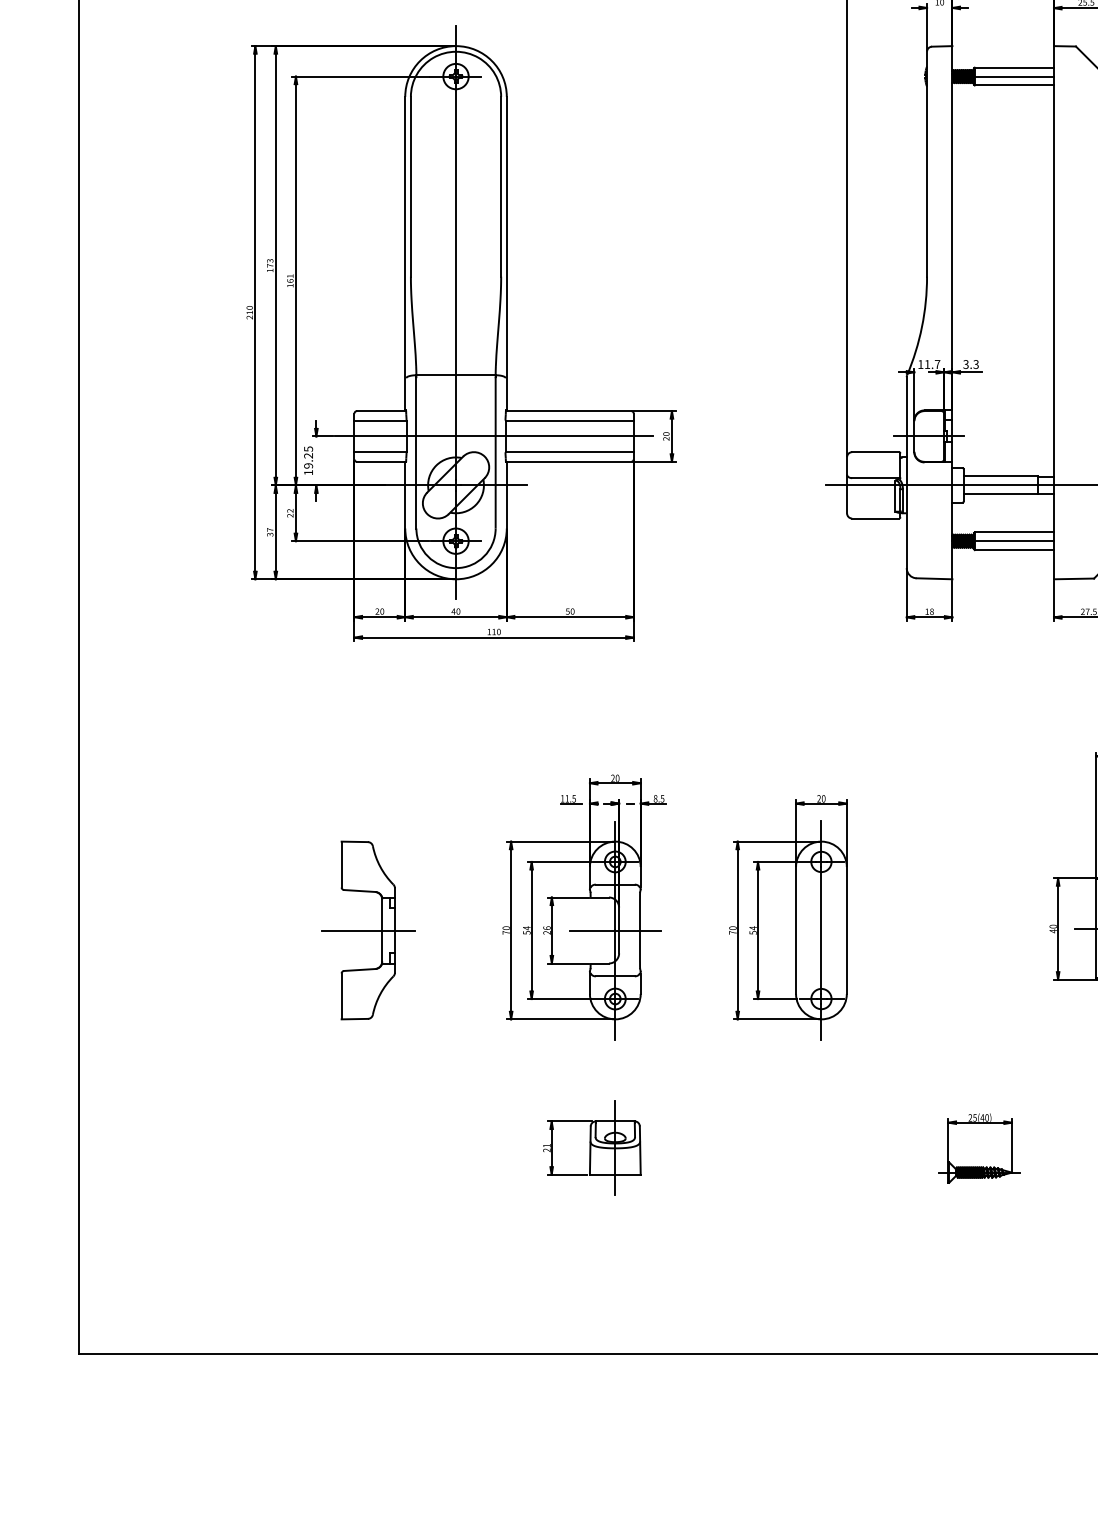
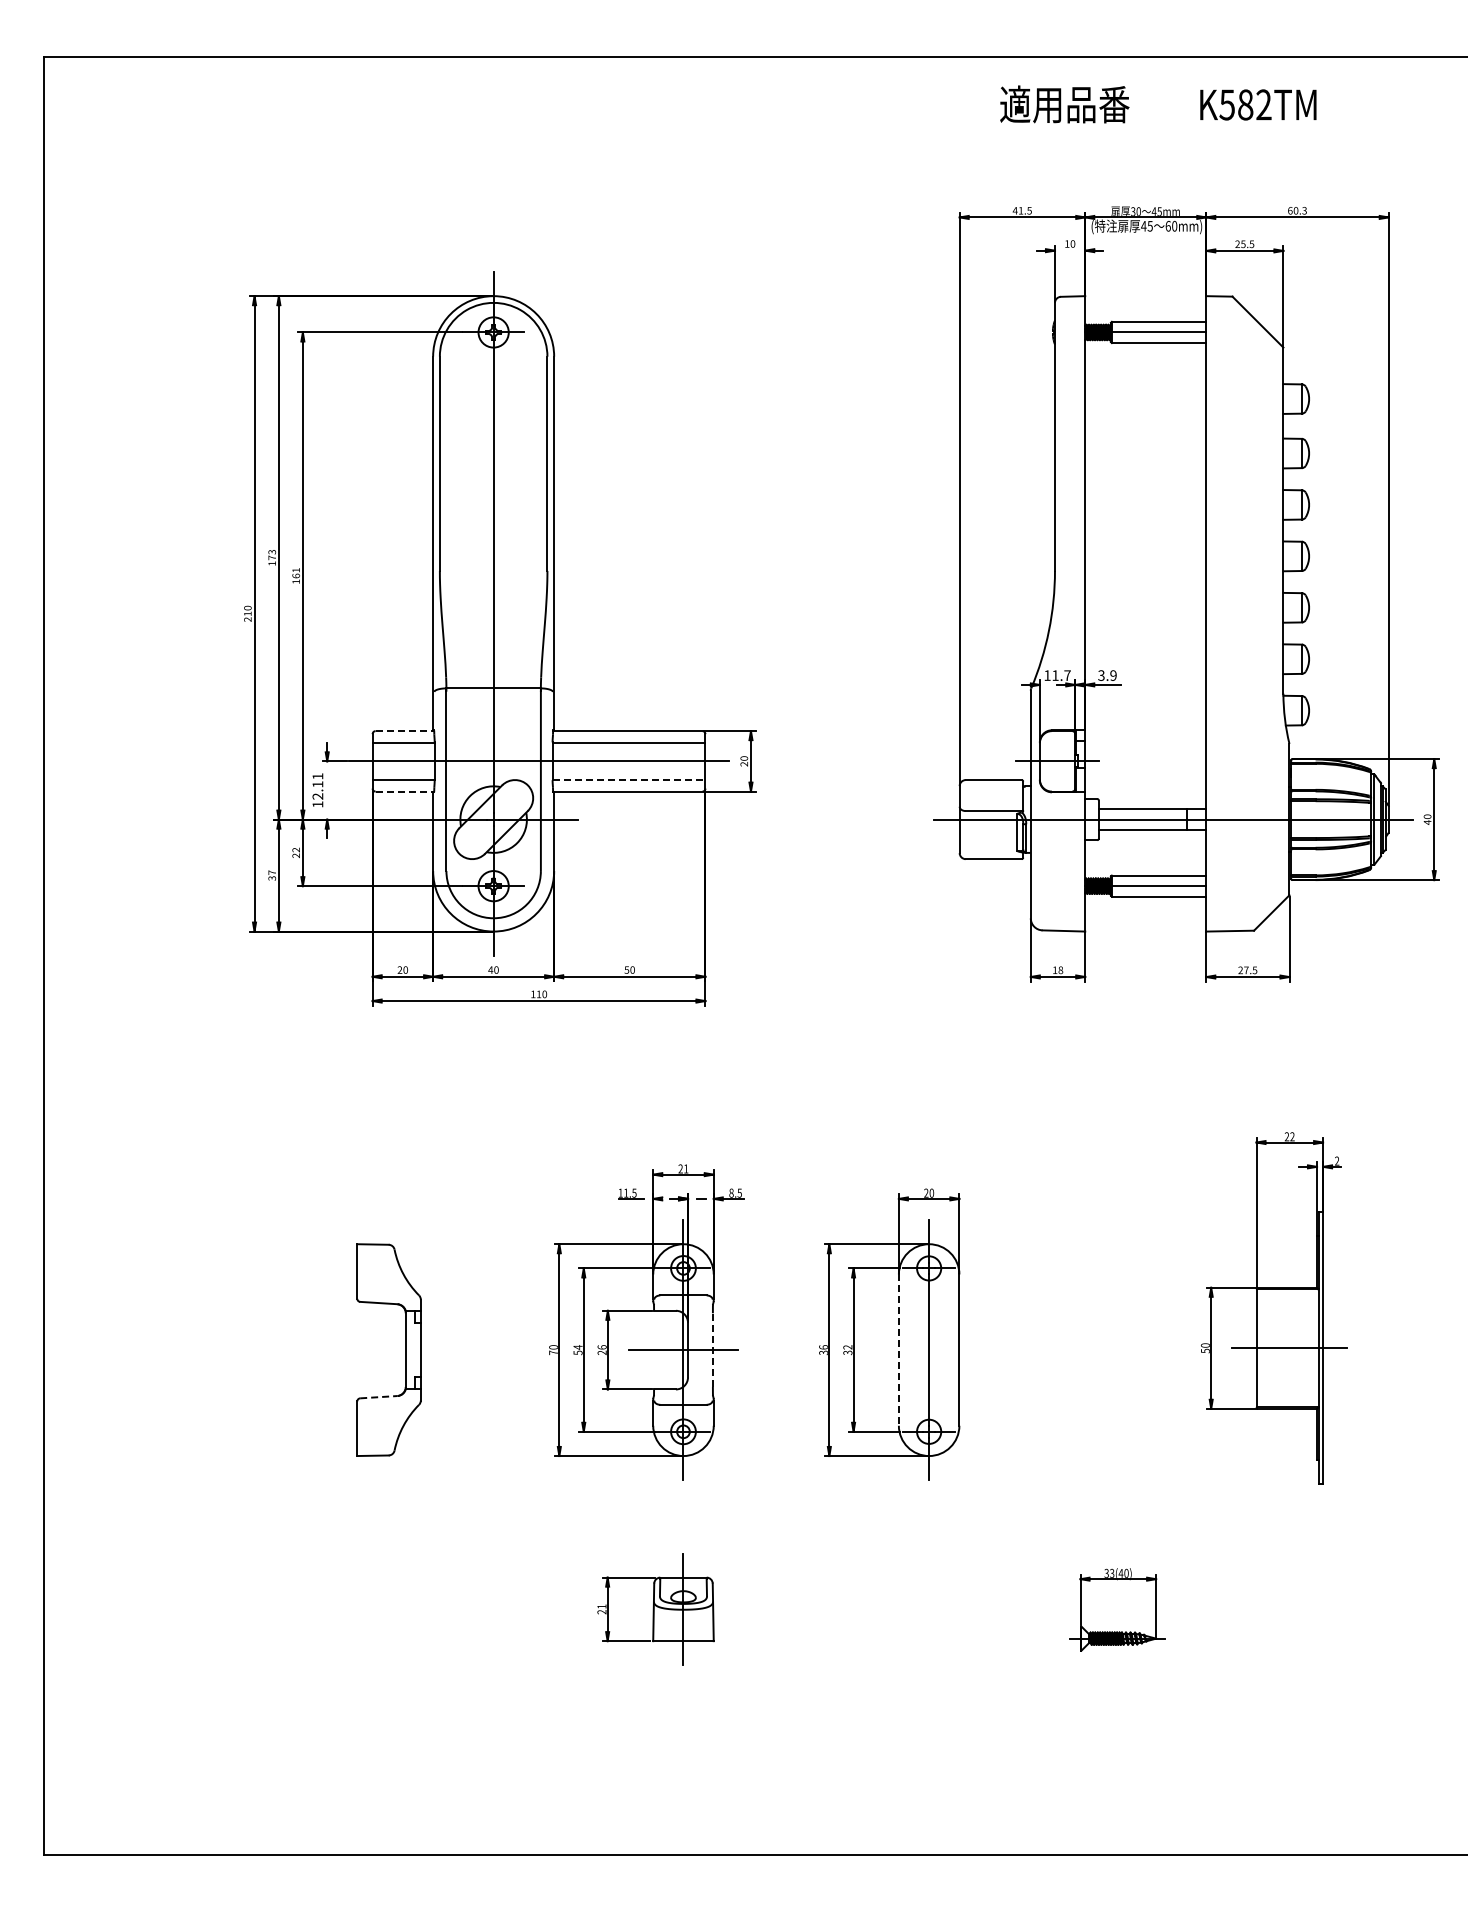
text: (976, 364) -> (1113, 675), 3.3 -> 3.9
line: (382, 411) -> (405, 731), solid -> dashed
line: (570, 451) -> (629, 779), solid -> dashed
text: (308, 457) -> (317, 786), 19.25 -> 12.11
line: (382, 461) -> (405, 791), solid -> dashed
text: (617, 778) -> (686, 1168), 20 -> 21
text: (752, 929) -> (847, 1349), 54 -> 32
line: (368, 930) -> (389, 1350), removed
line: (639, 930) -> (712, 1350), solid -> dashed
text: (732, 930) -> (823, 1350), 70 -> 36
line: (795, 930) -> (898, 1350), solid -> dashed
text: (1053, 931) -> (1205, 1351), 40 -> 50
line: (359, 970) -> (378, 1397), solid -> dashed
text: (972, 1117) -> (1109, 1572), 25(40) -> 33(40)

